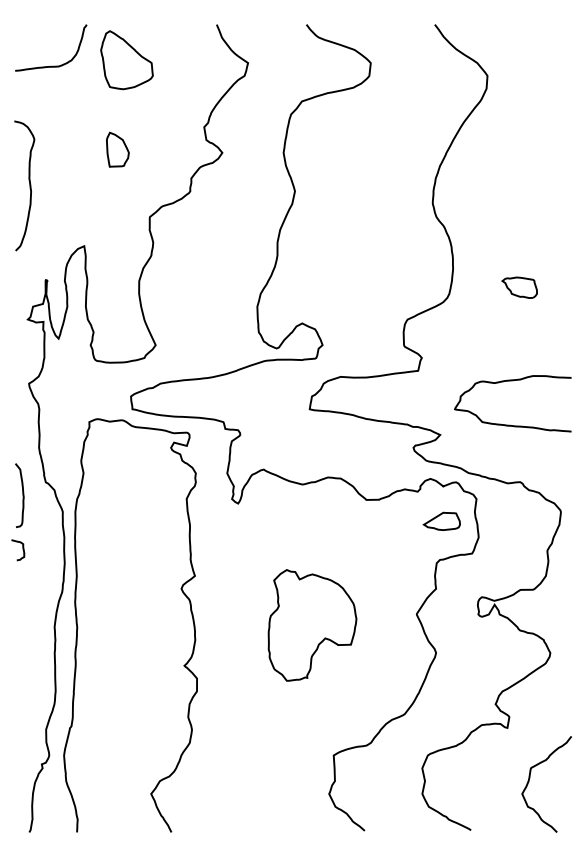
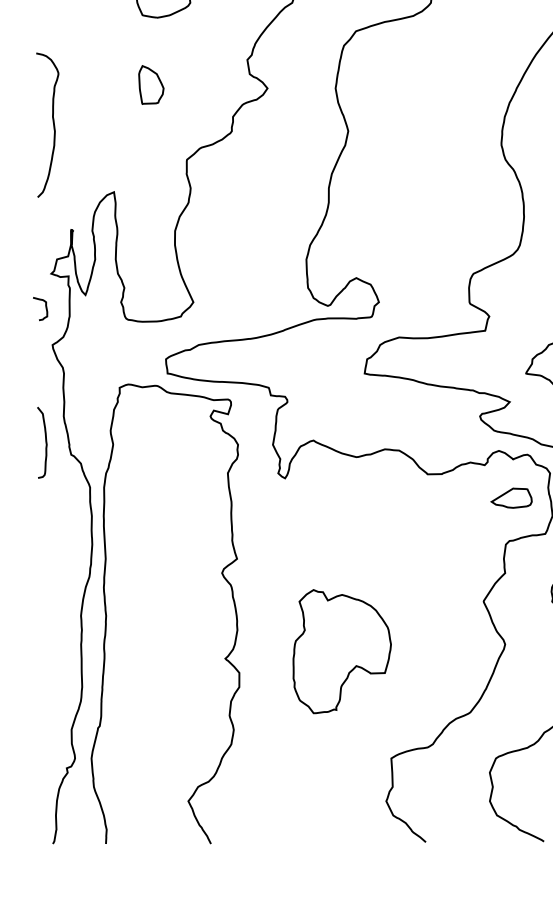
curve: (22, 495) -> (45, 442), moved
curve: (22, 550) -> (45, 309), moved
part: (312, 625) -> (342, 651), moved

